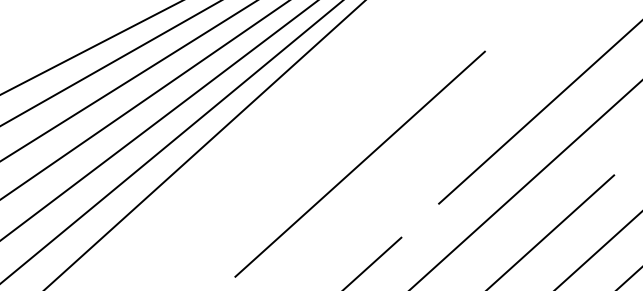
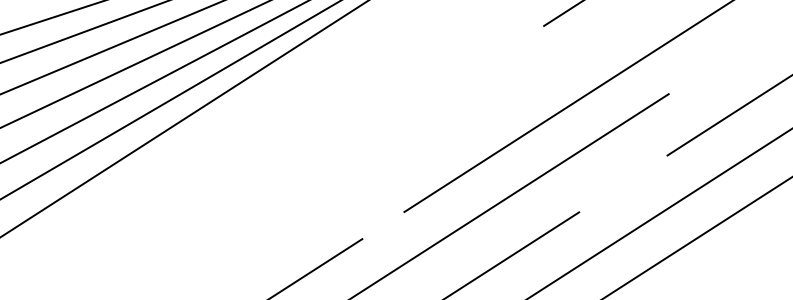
line: (359, 163) -> (333, 160), removed

